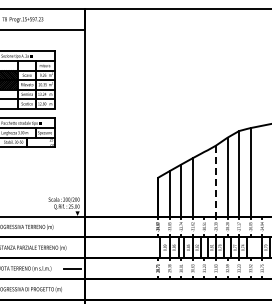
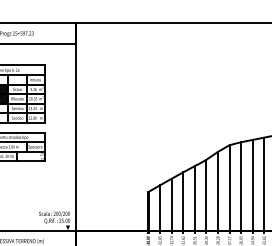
line: (262, 170) -> (252, 184), added
line: (215, 181) -> (205, 195), dashed -> solid
line: (204, 183) -> (194, 197), added

